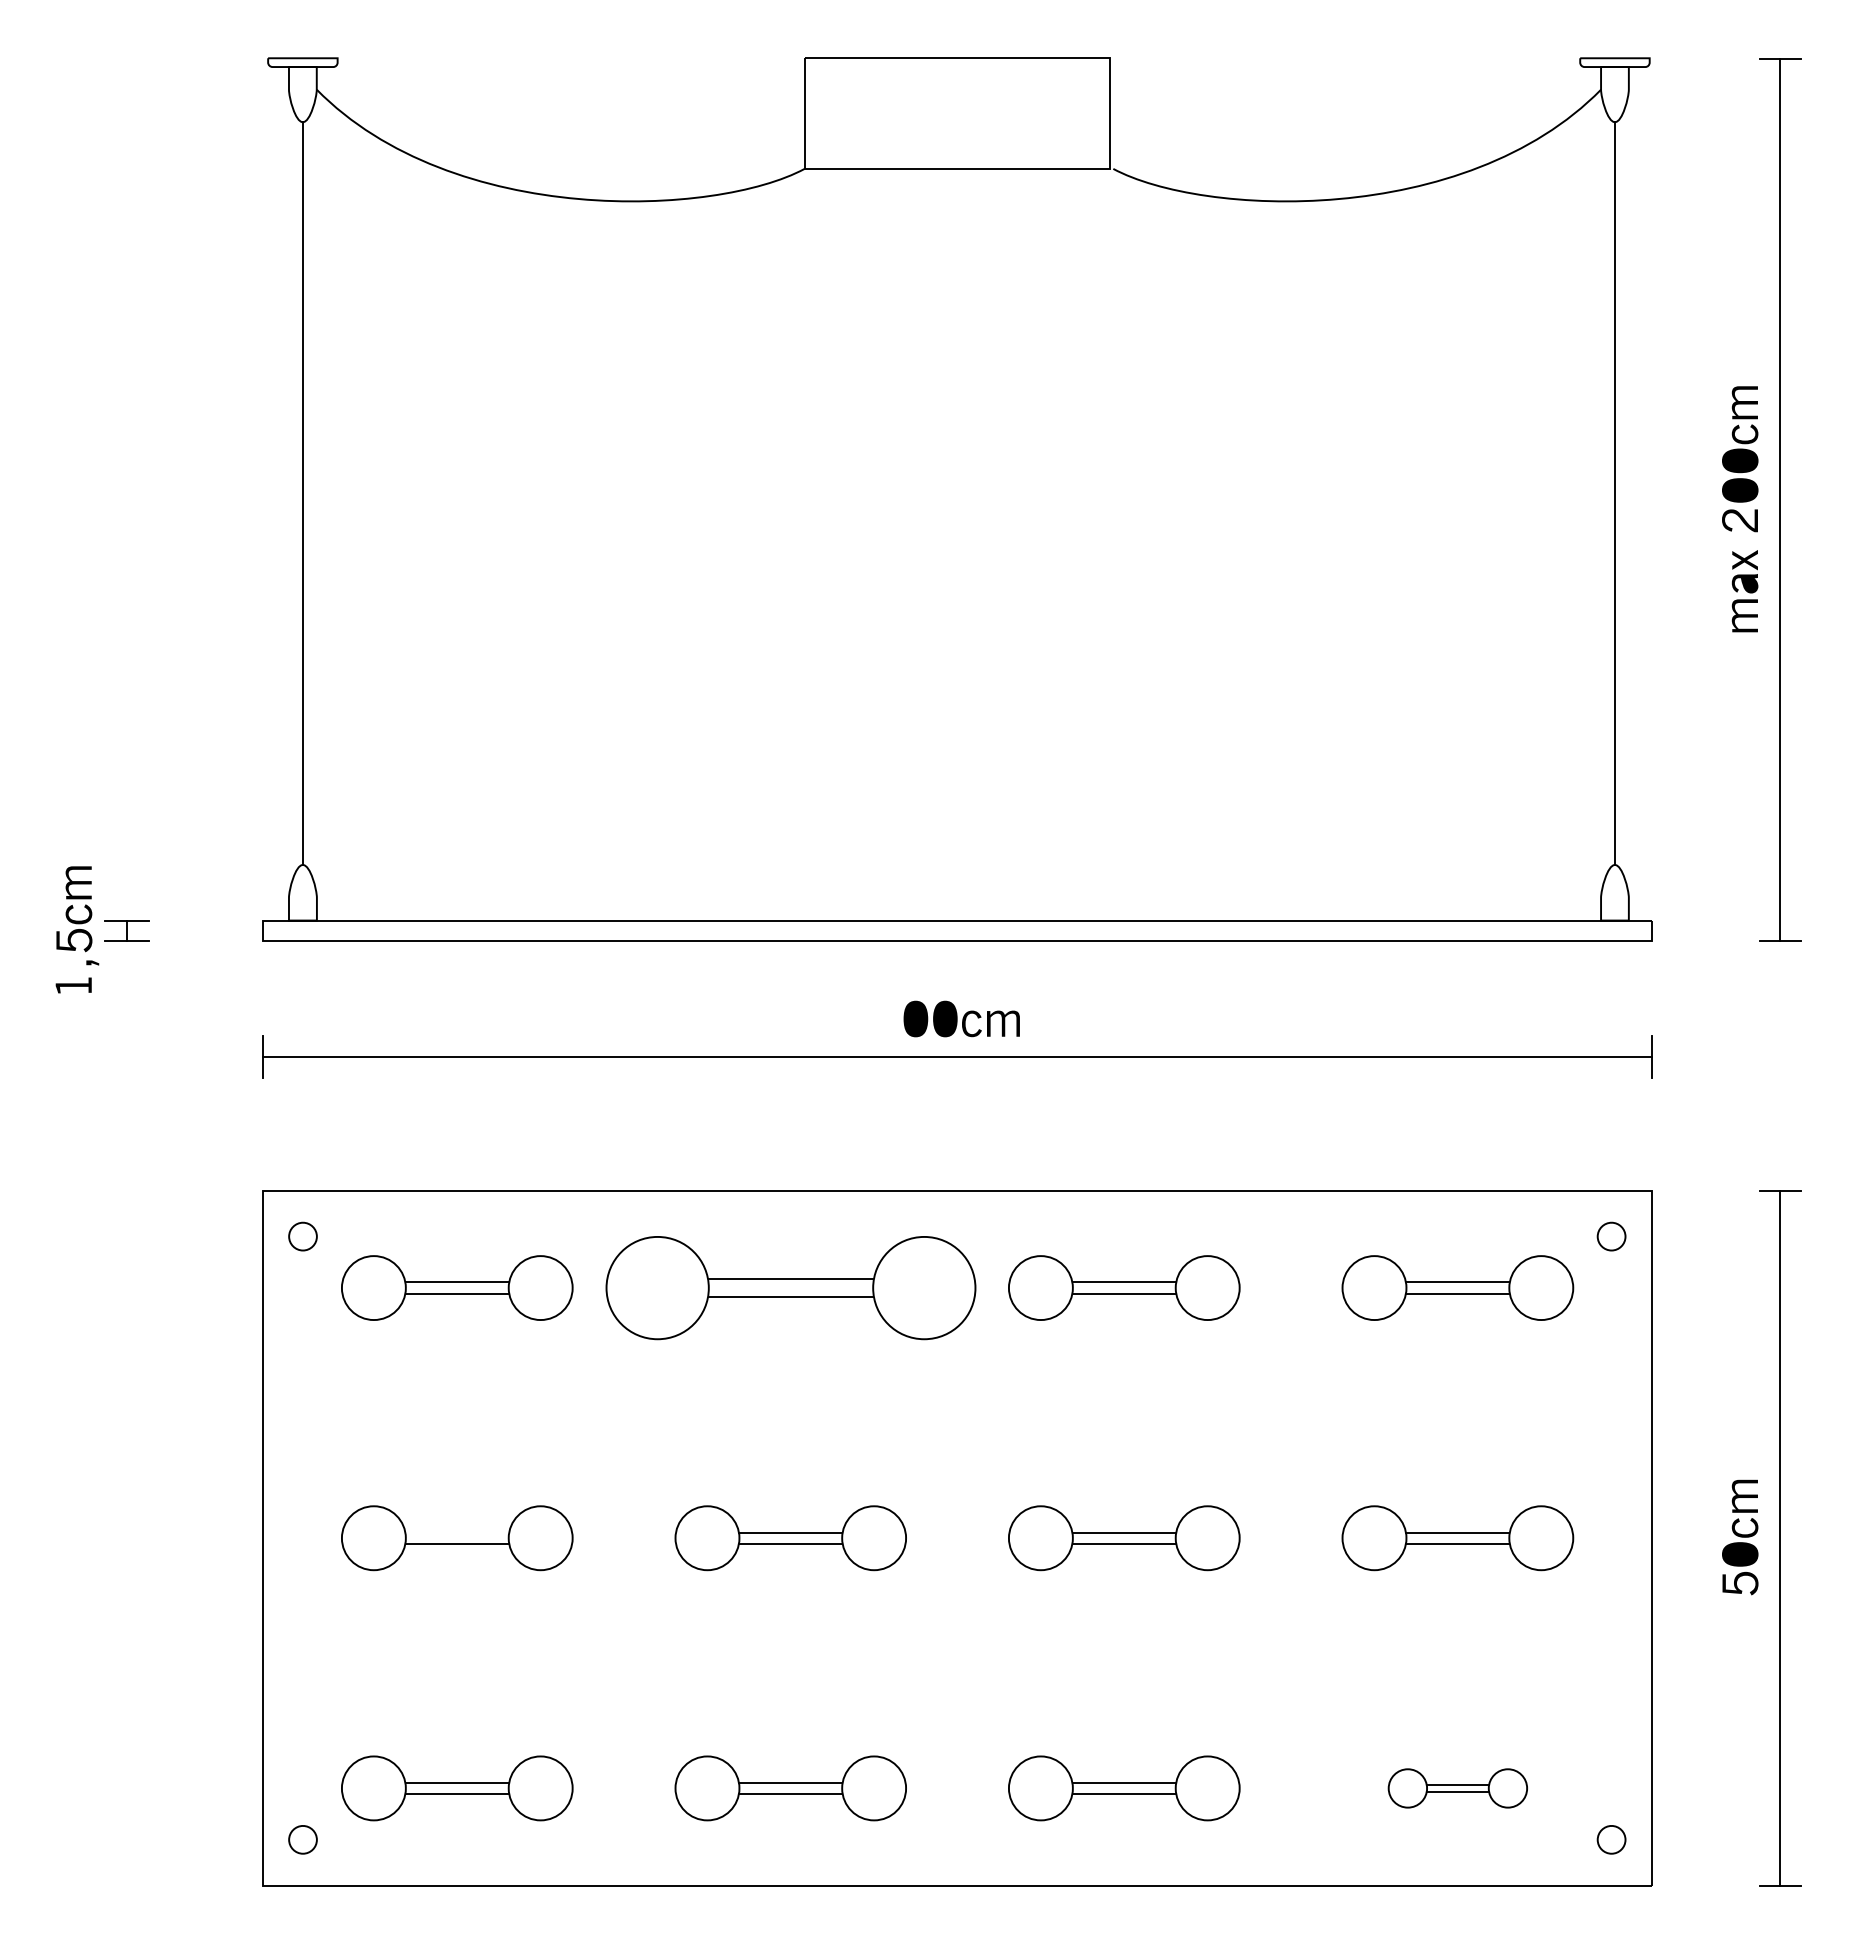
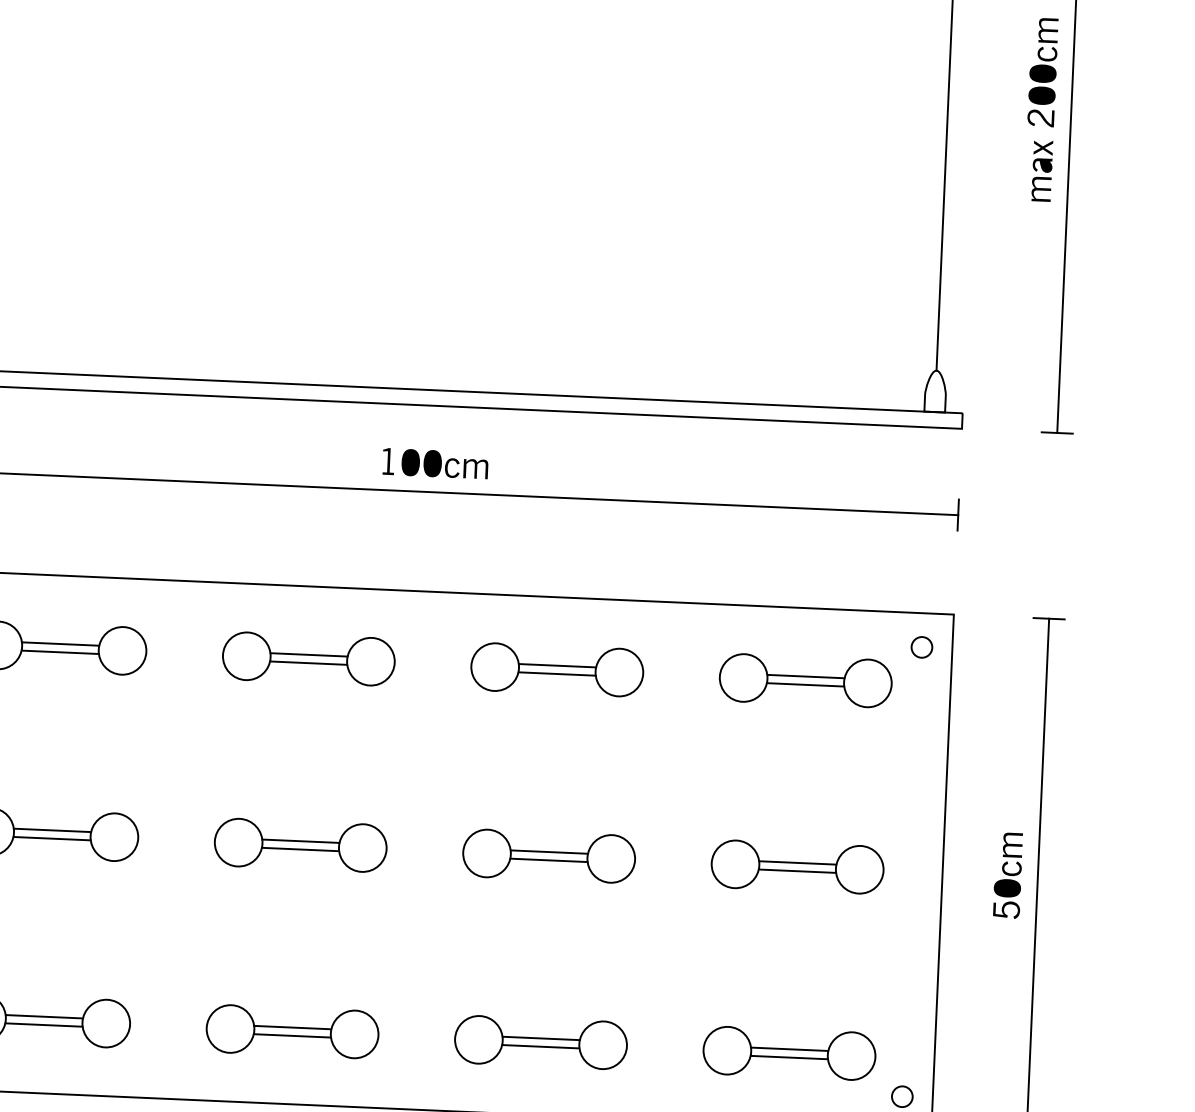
fill: (886, 1018) -> (388, 461), added
part: (790, 1287) -> (308, 658), size x0.62
line: (456, 1532) -> (51, 830), added
part: (1457, 1788) -> (789, 1053), size x1.67

